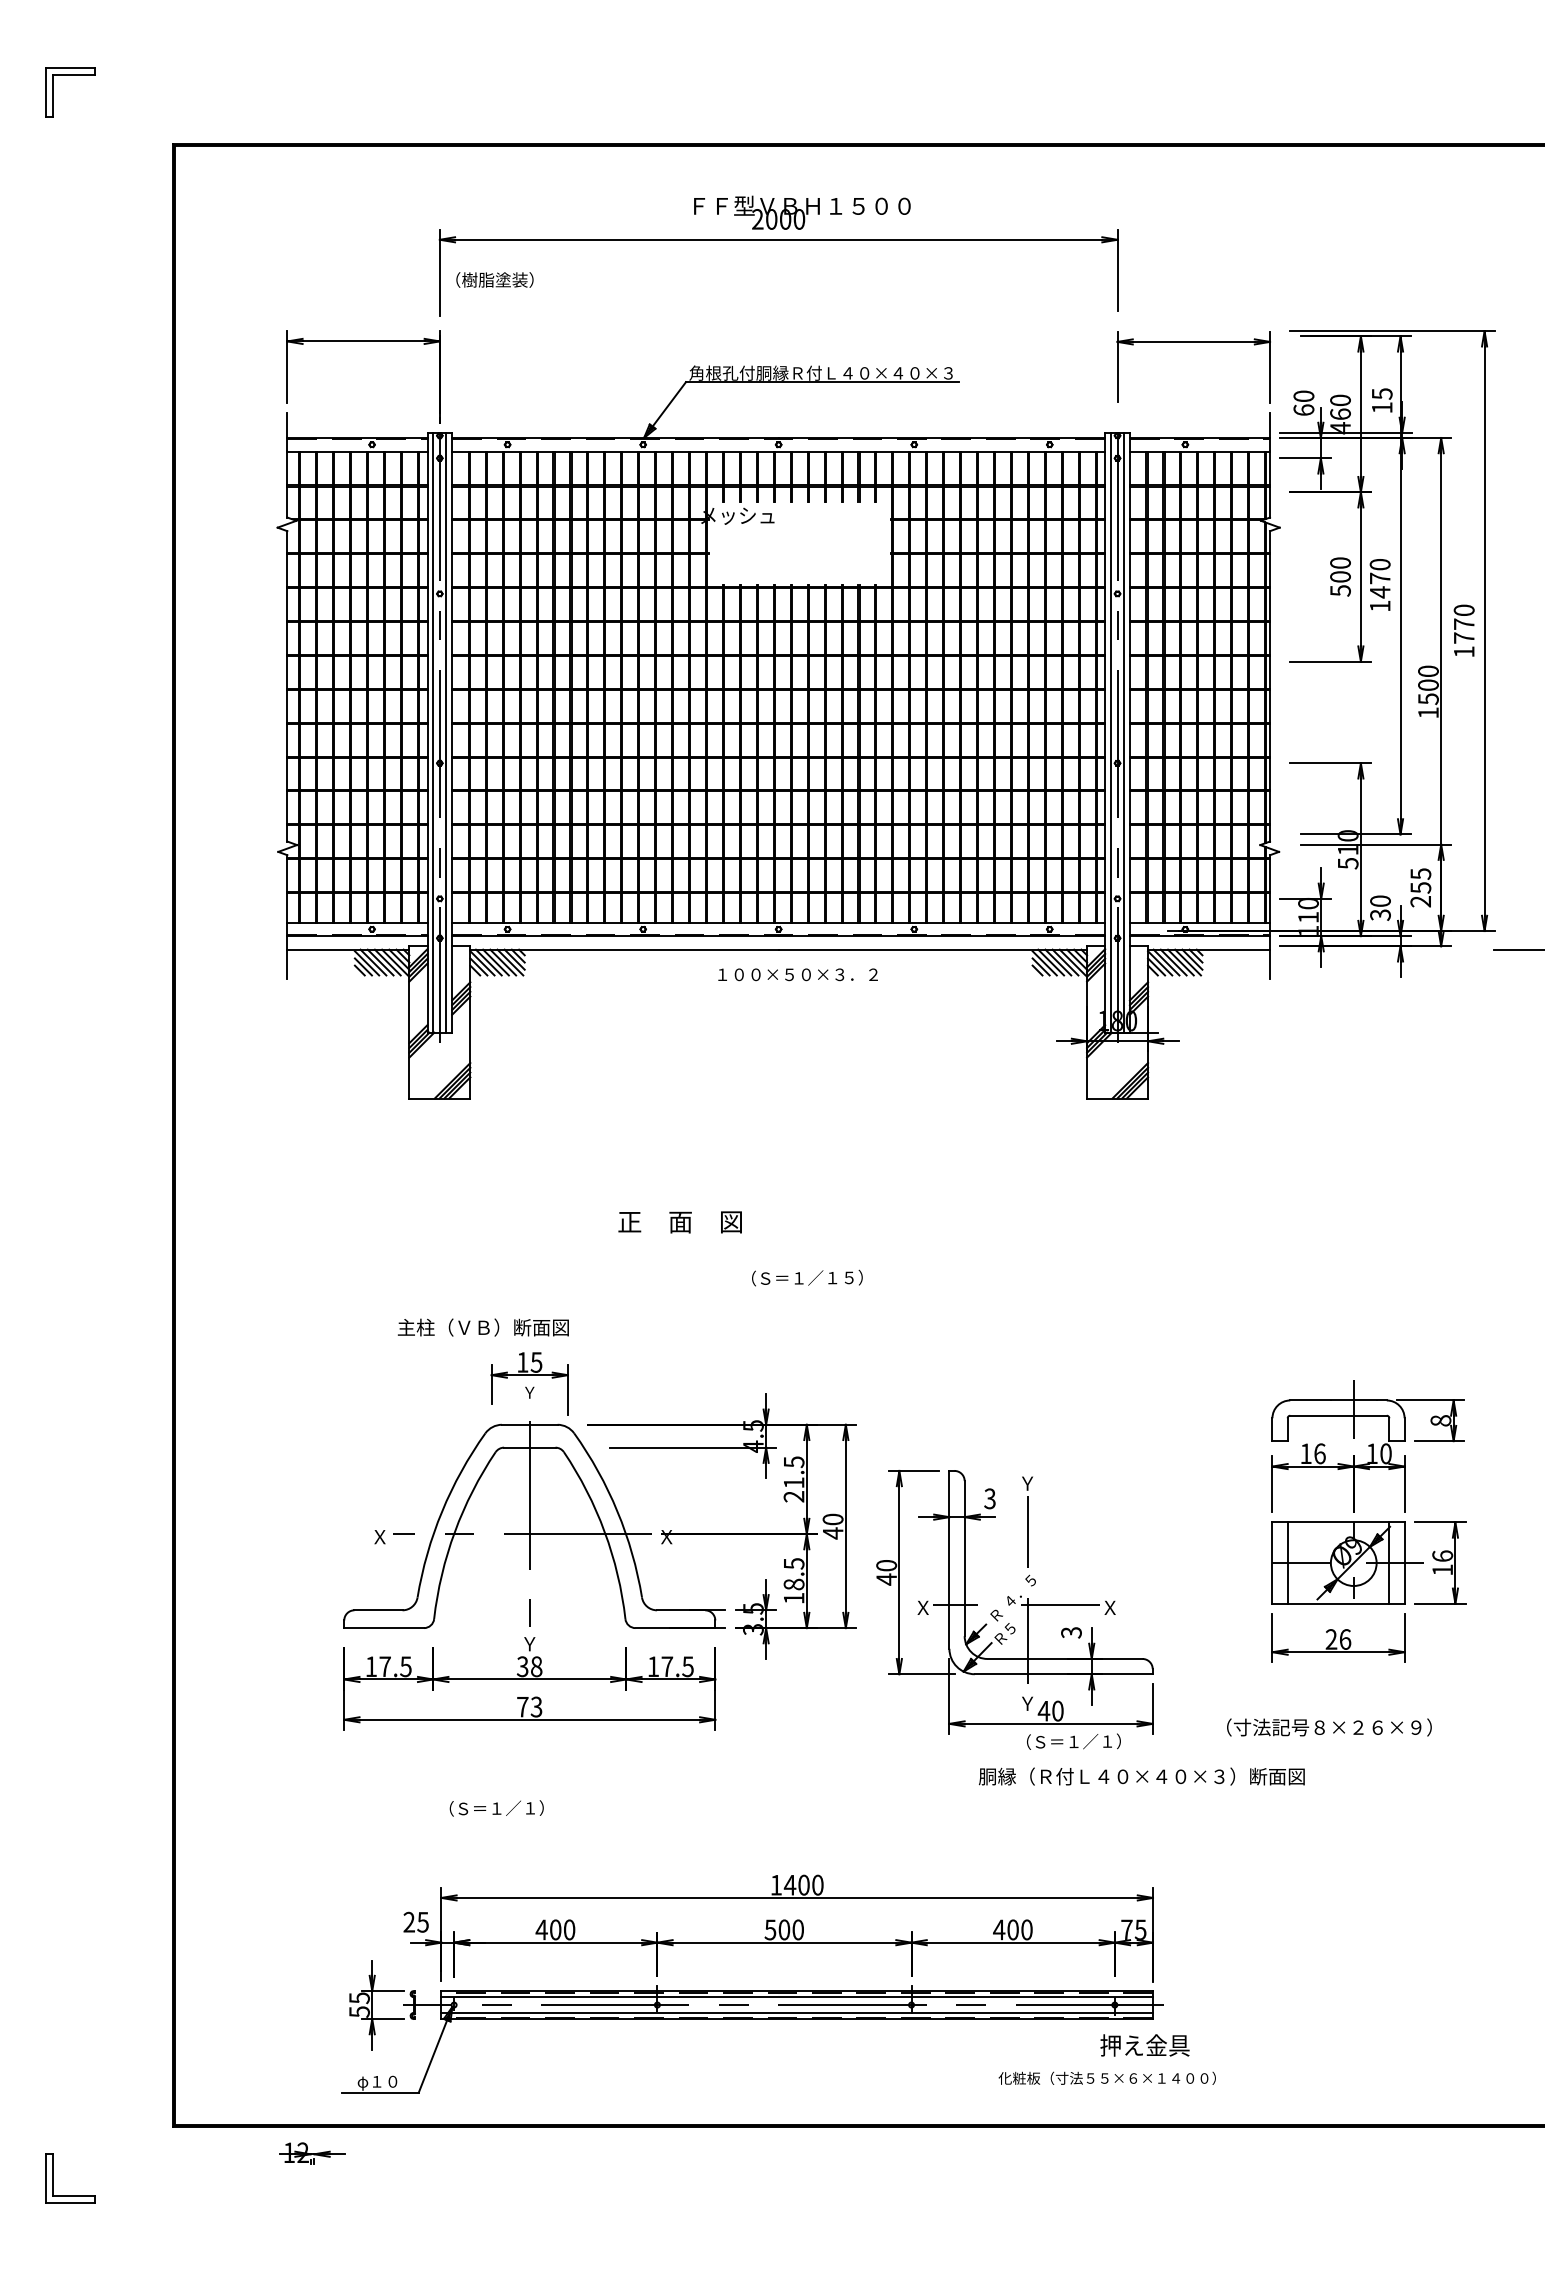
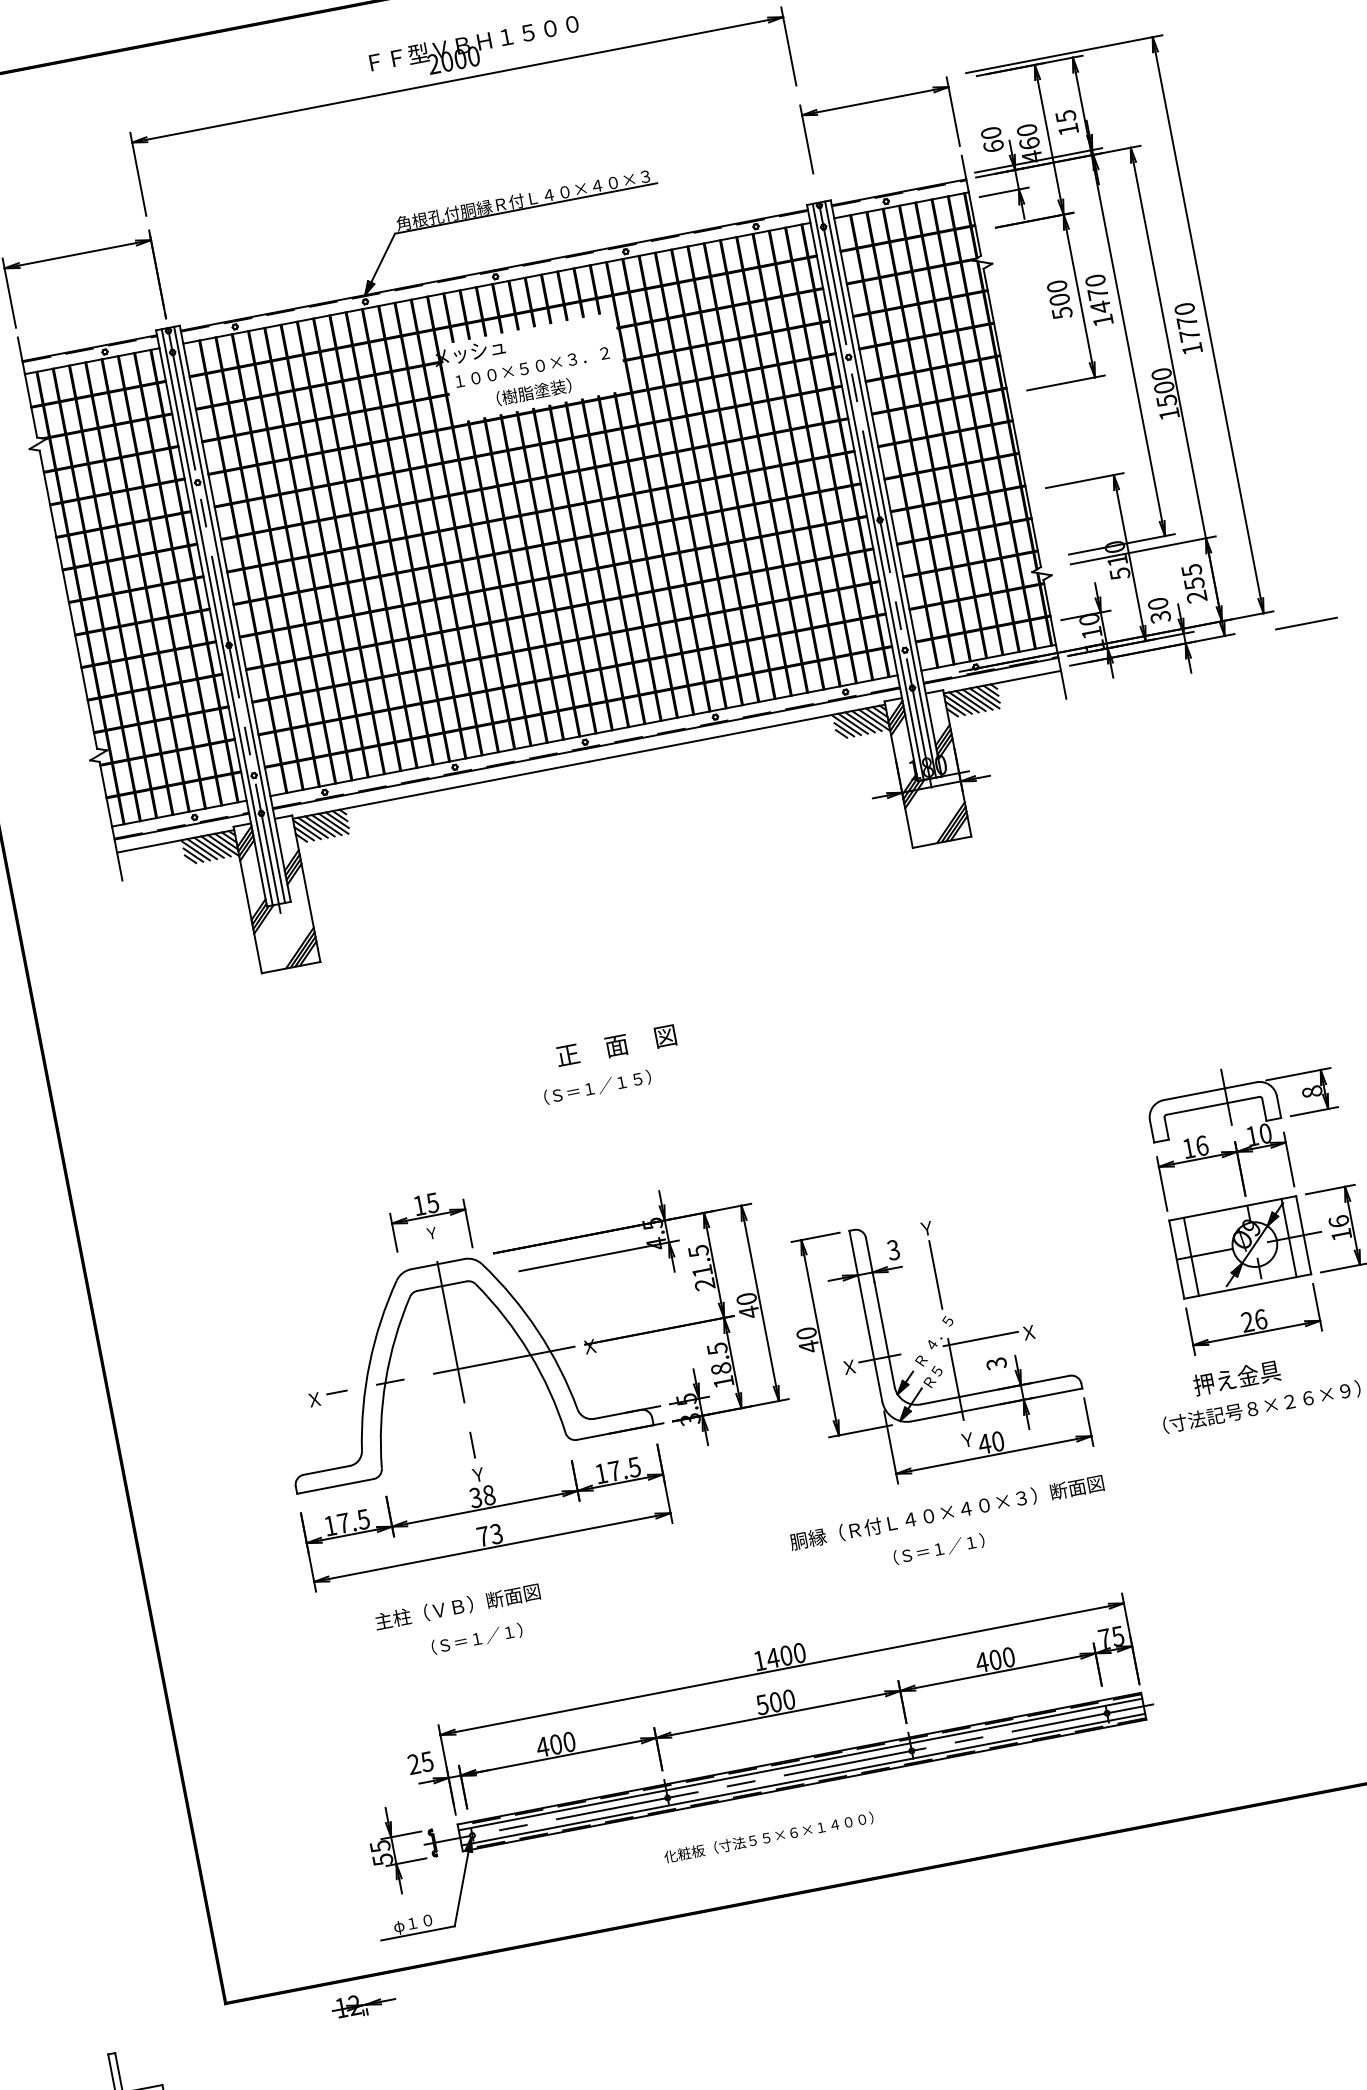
text: (494, 279) -> (533, 391), moved
text: (797, 974) -> (531, 367), moved
text: (679, 1222) -> (615, 1046), moved
text: (807, 1277) -> (597, 1086), moved
text: (483, 1327) -> (457, 1606), moved
text: (1073, 1741) -> (938, 1548), moved
text: (1141, 1776) -> (946, 1512), moved
text: (1144, 2045) -> (1236, 1378), moved
text: (1106, 2077) -> (767, 1836), moved

